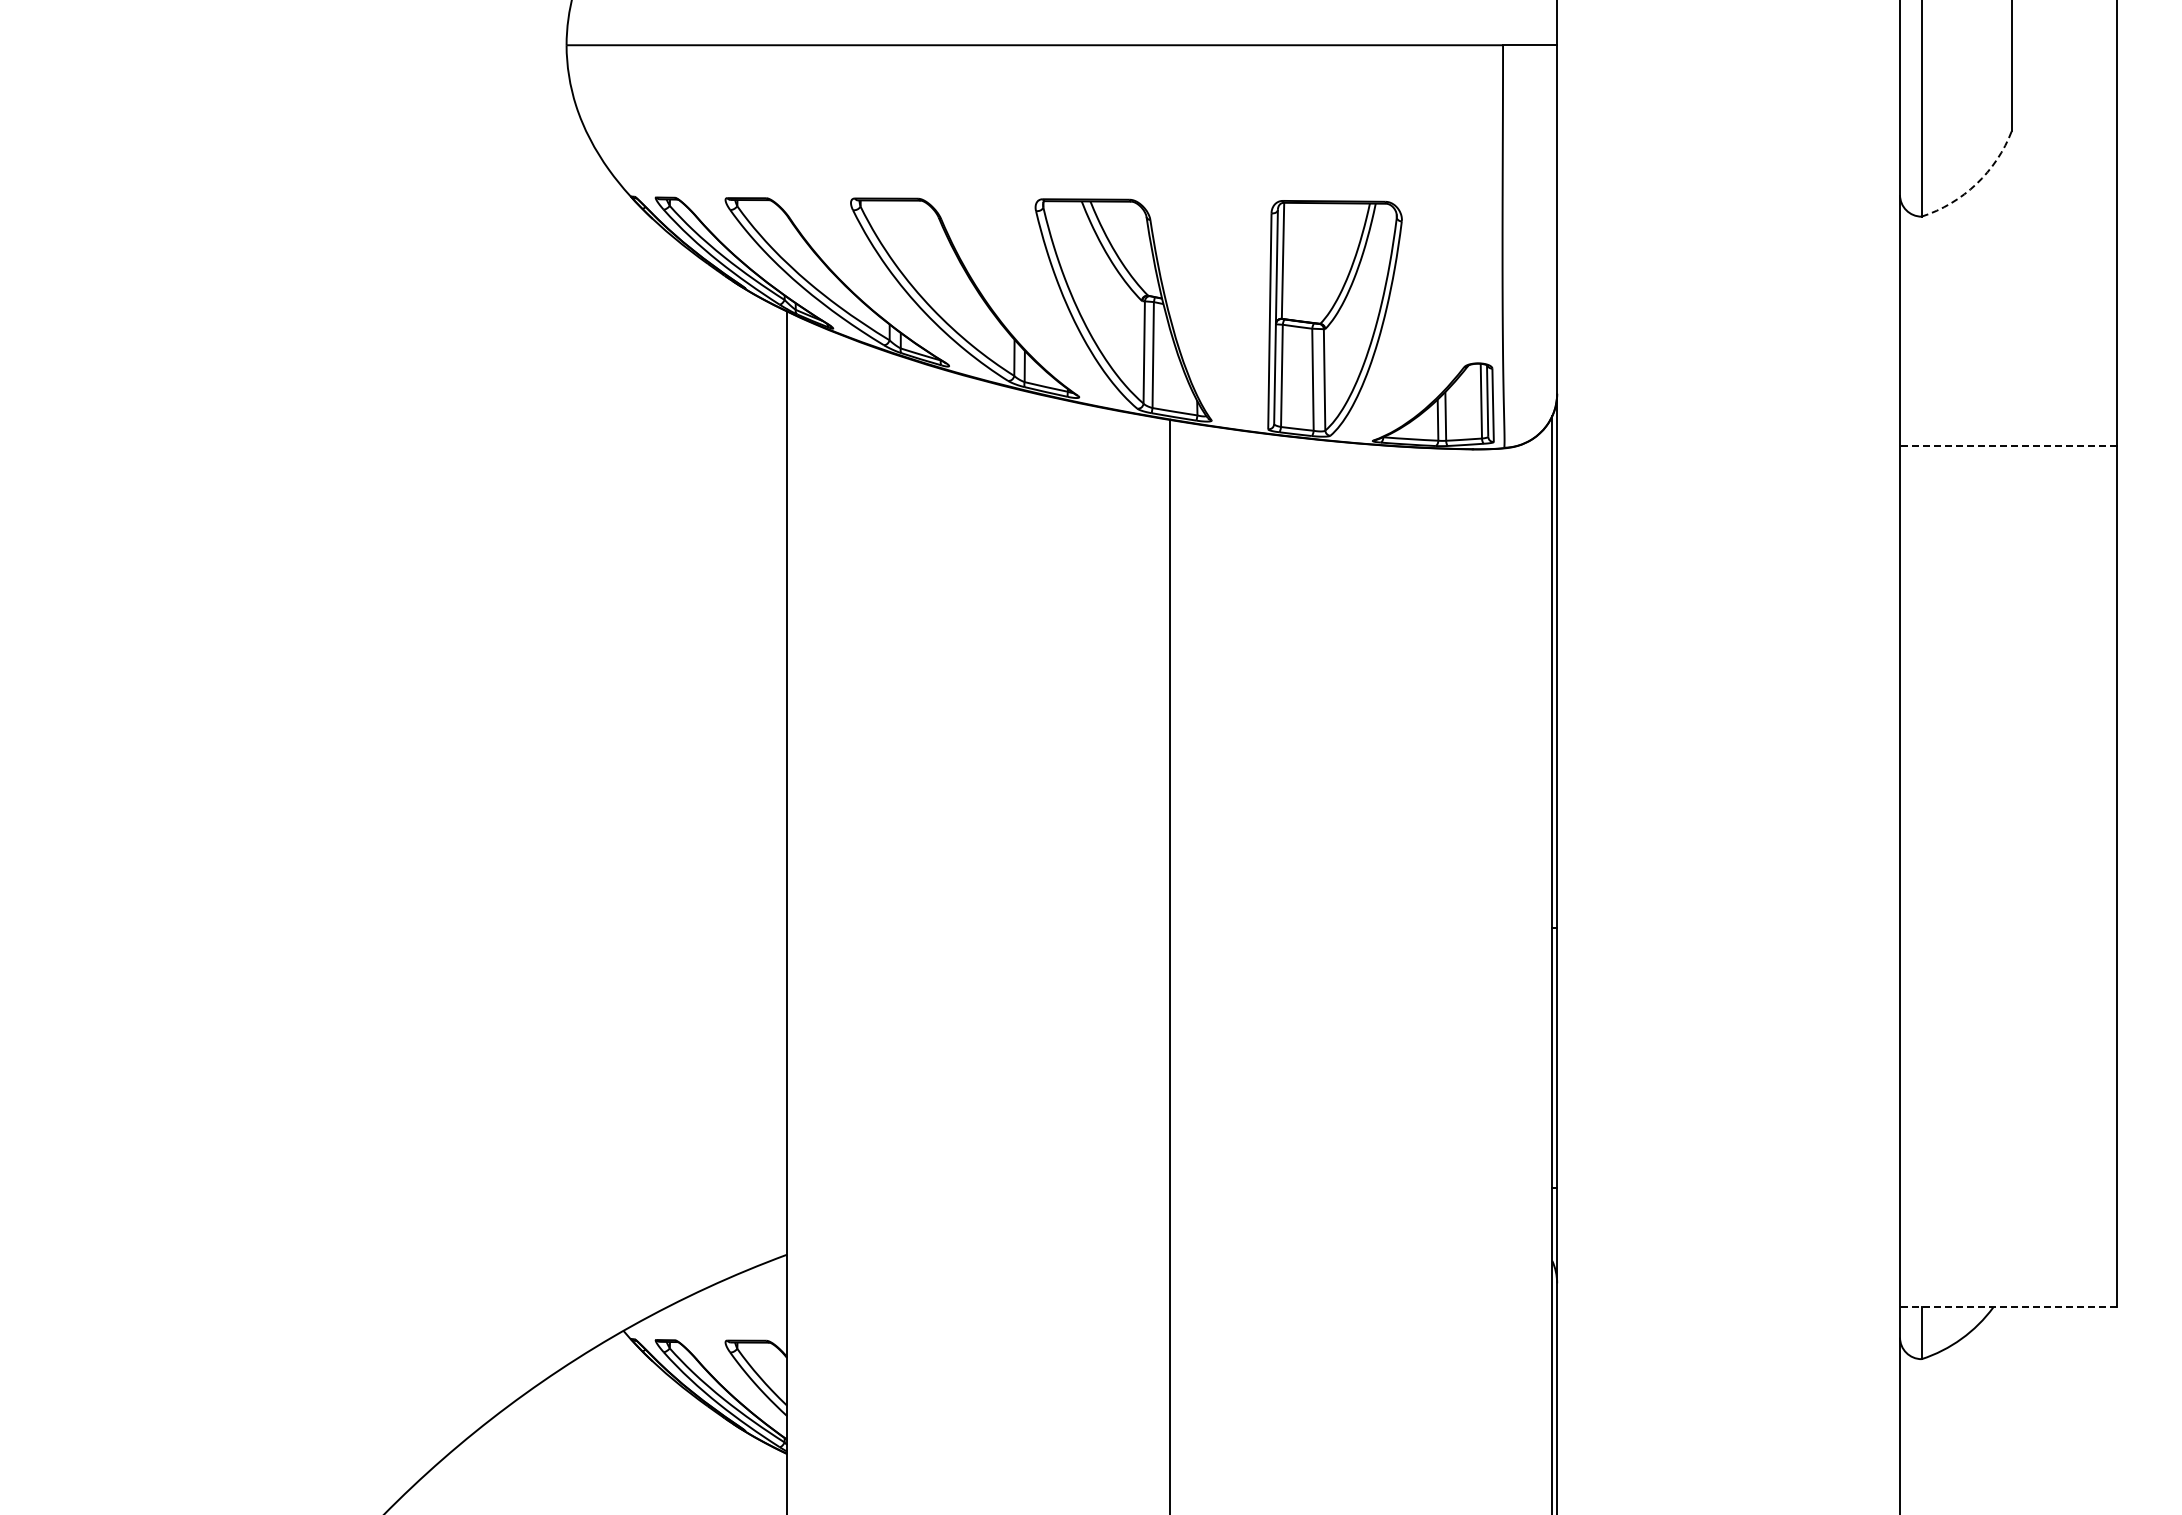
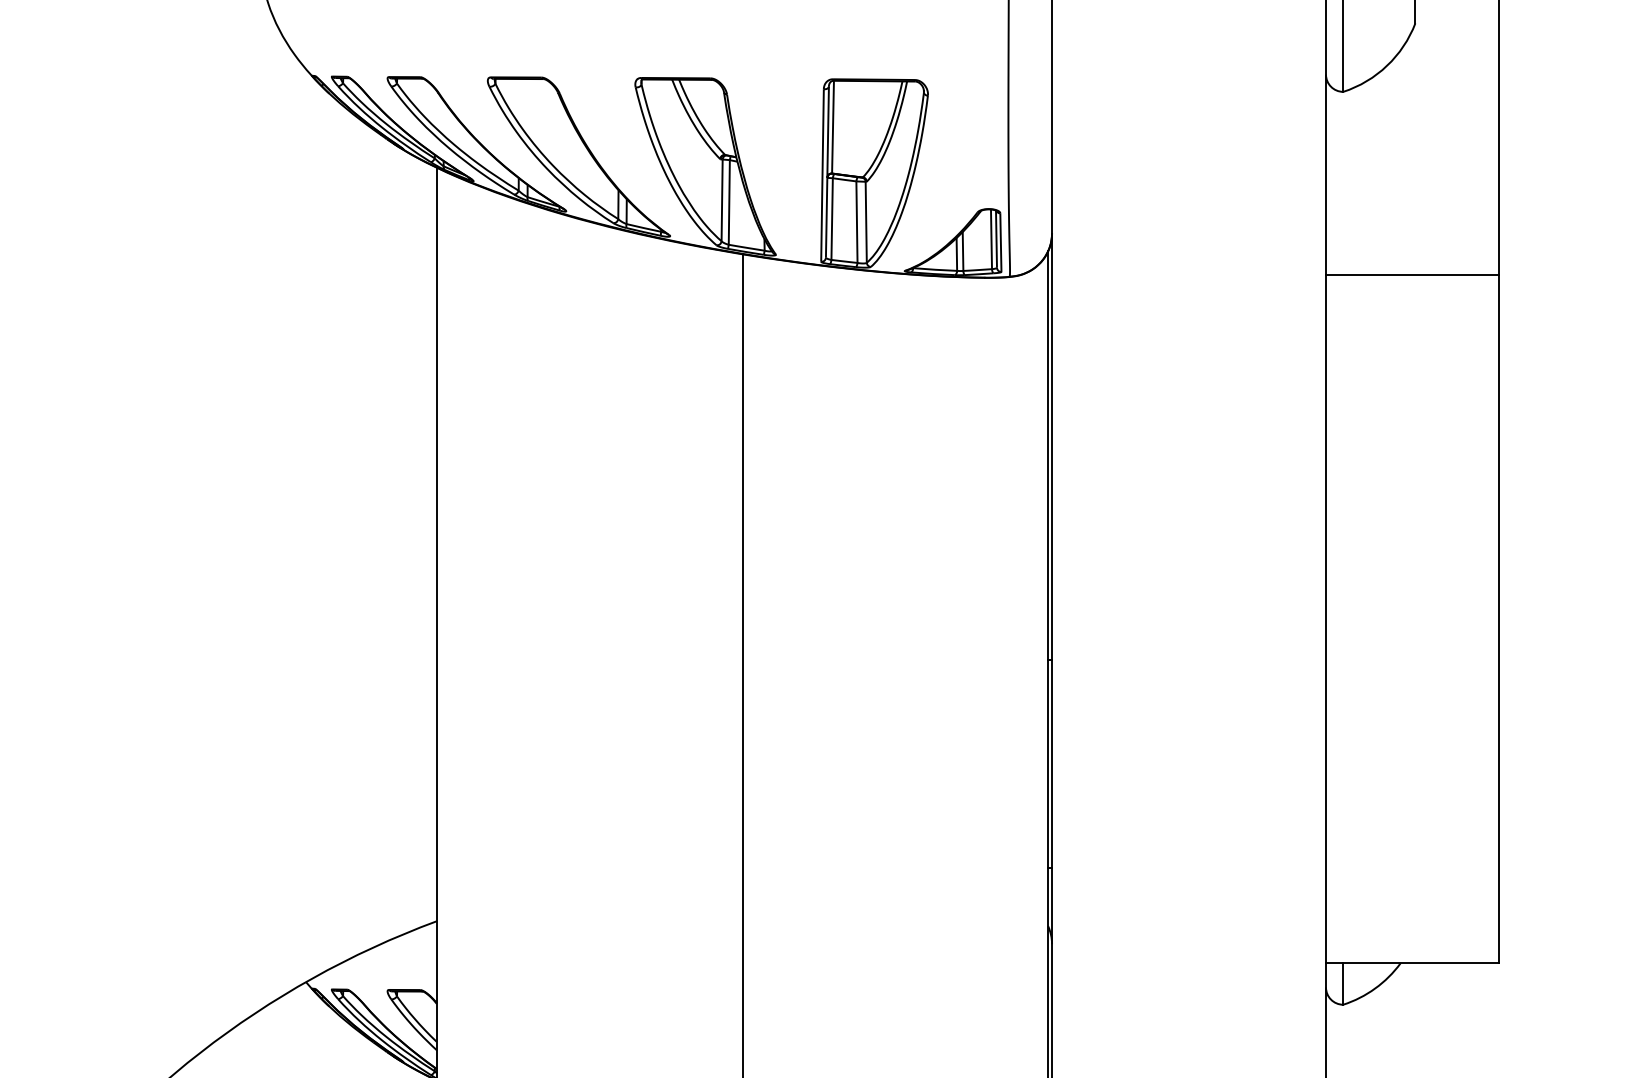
arc: (1976, 184) -> (1387, 66), dashed -> solid
line: (2007, 445) -> (1411, 274), dashed -> solid
line: (2007, 1307) -> (1411, 963), dashed -> solid

